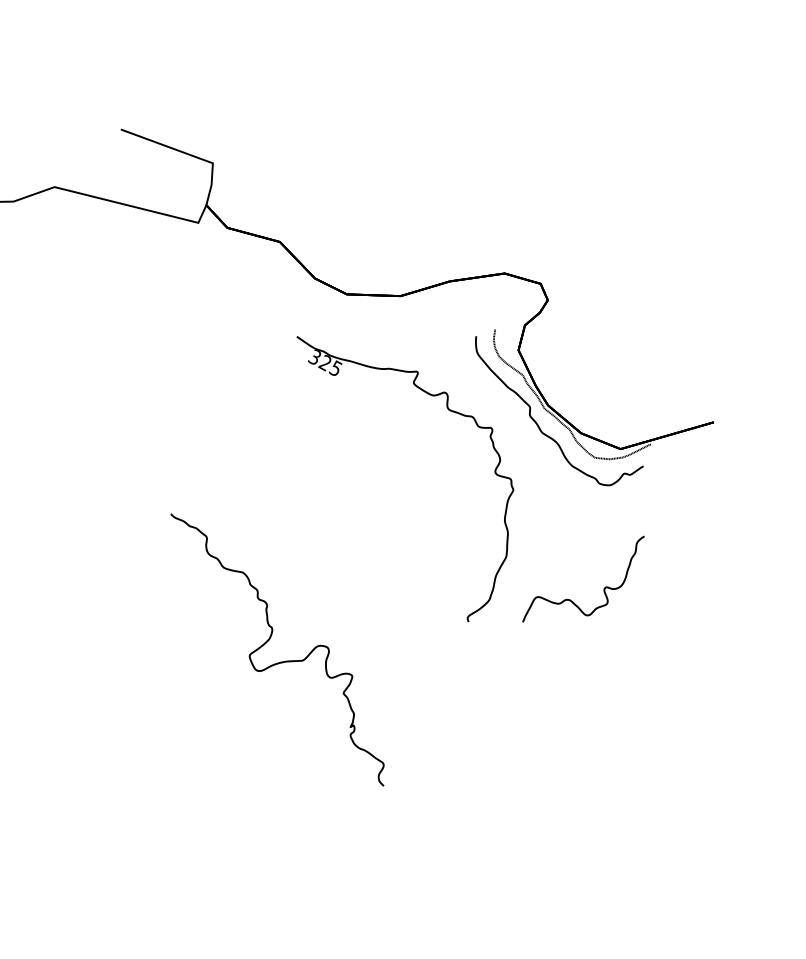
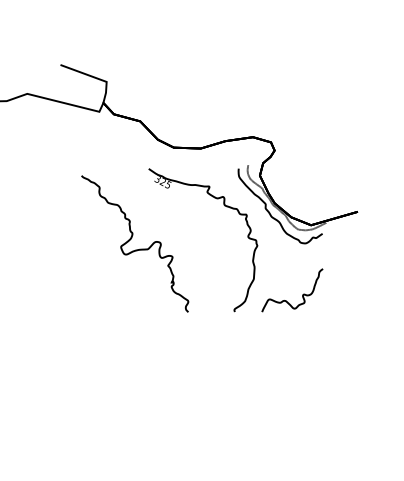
part: (278, 649) -> (135, 243), moved

